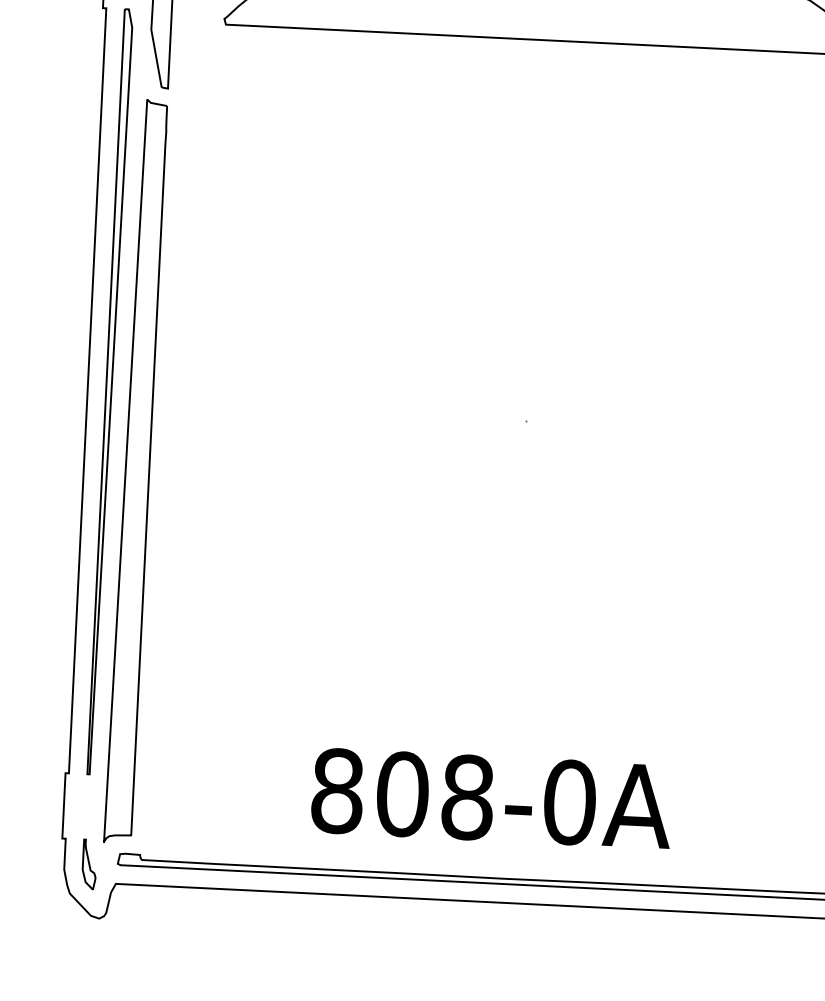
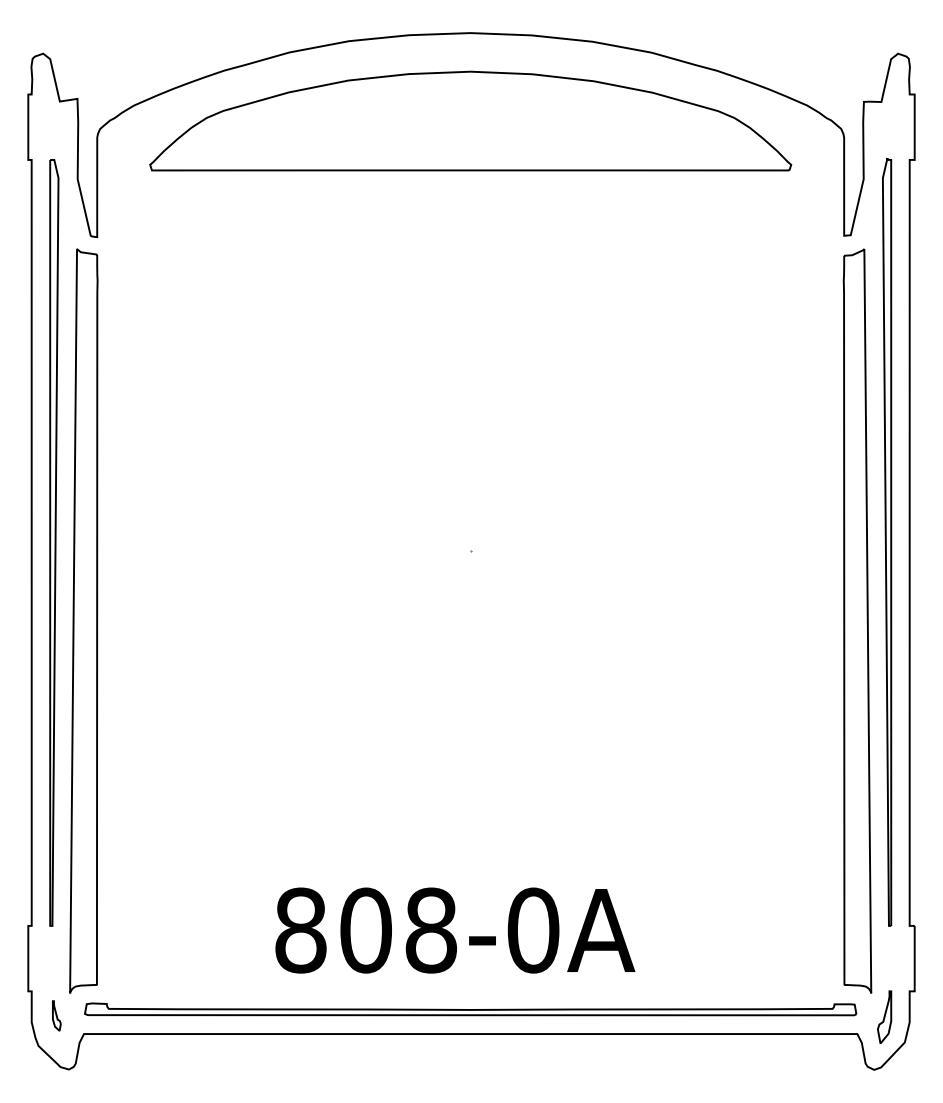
part: (89, 864) -> (56, 1015), size x0.6

